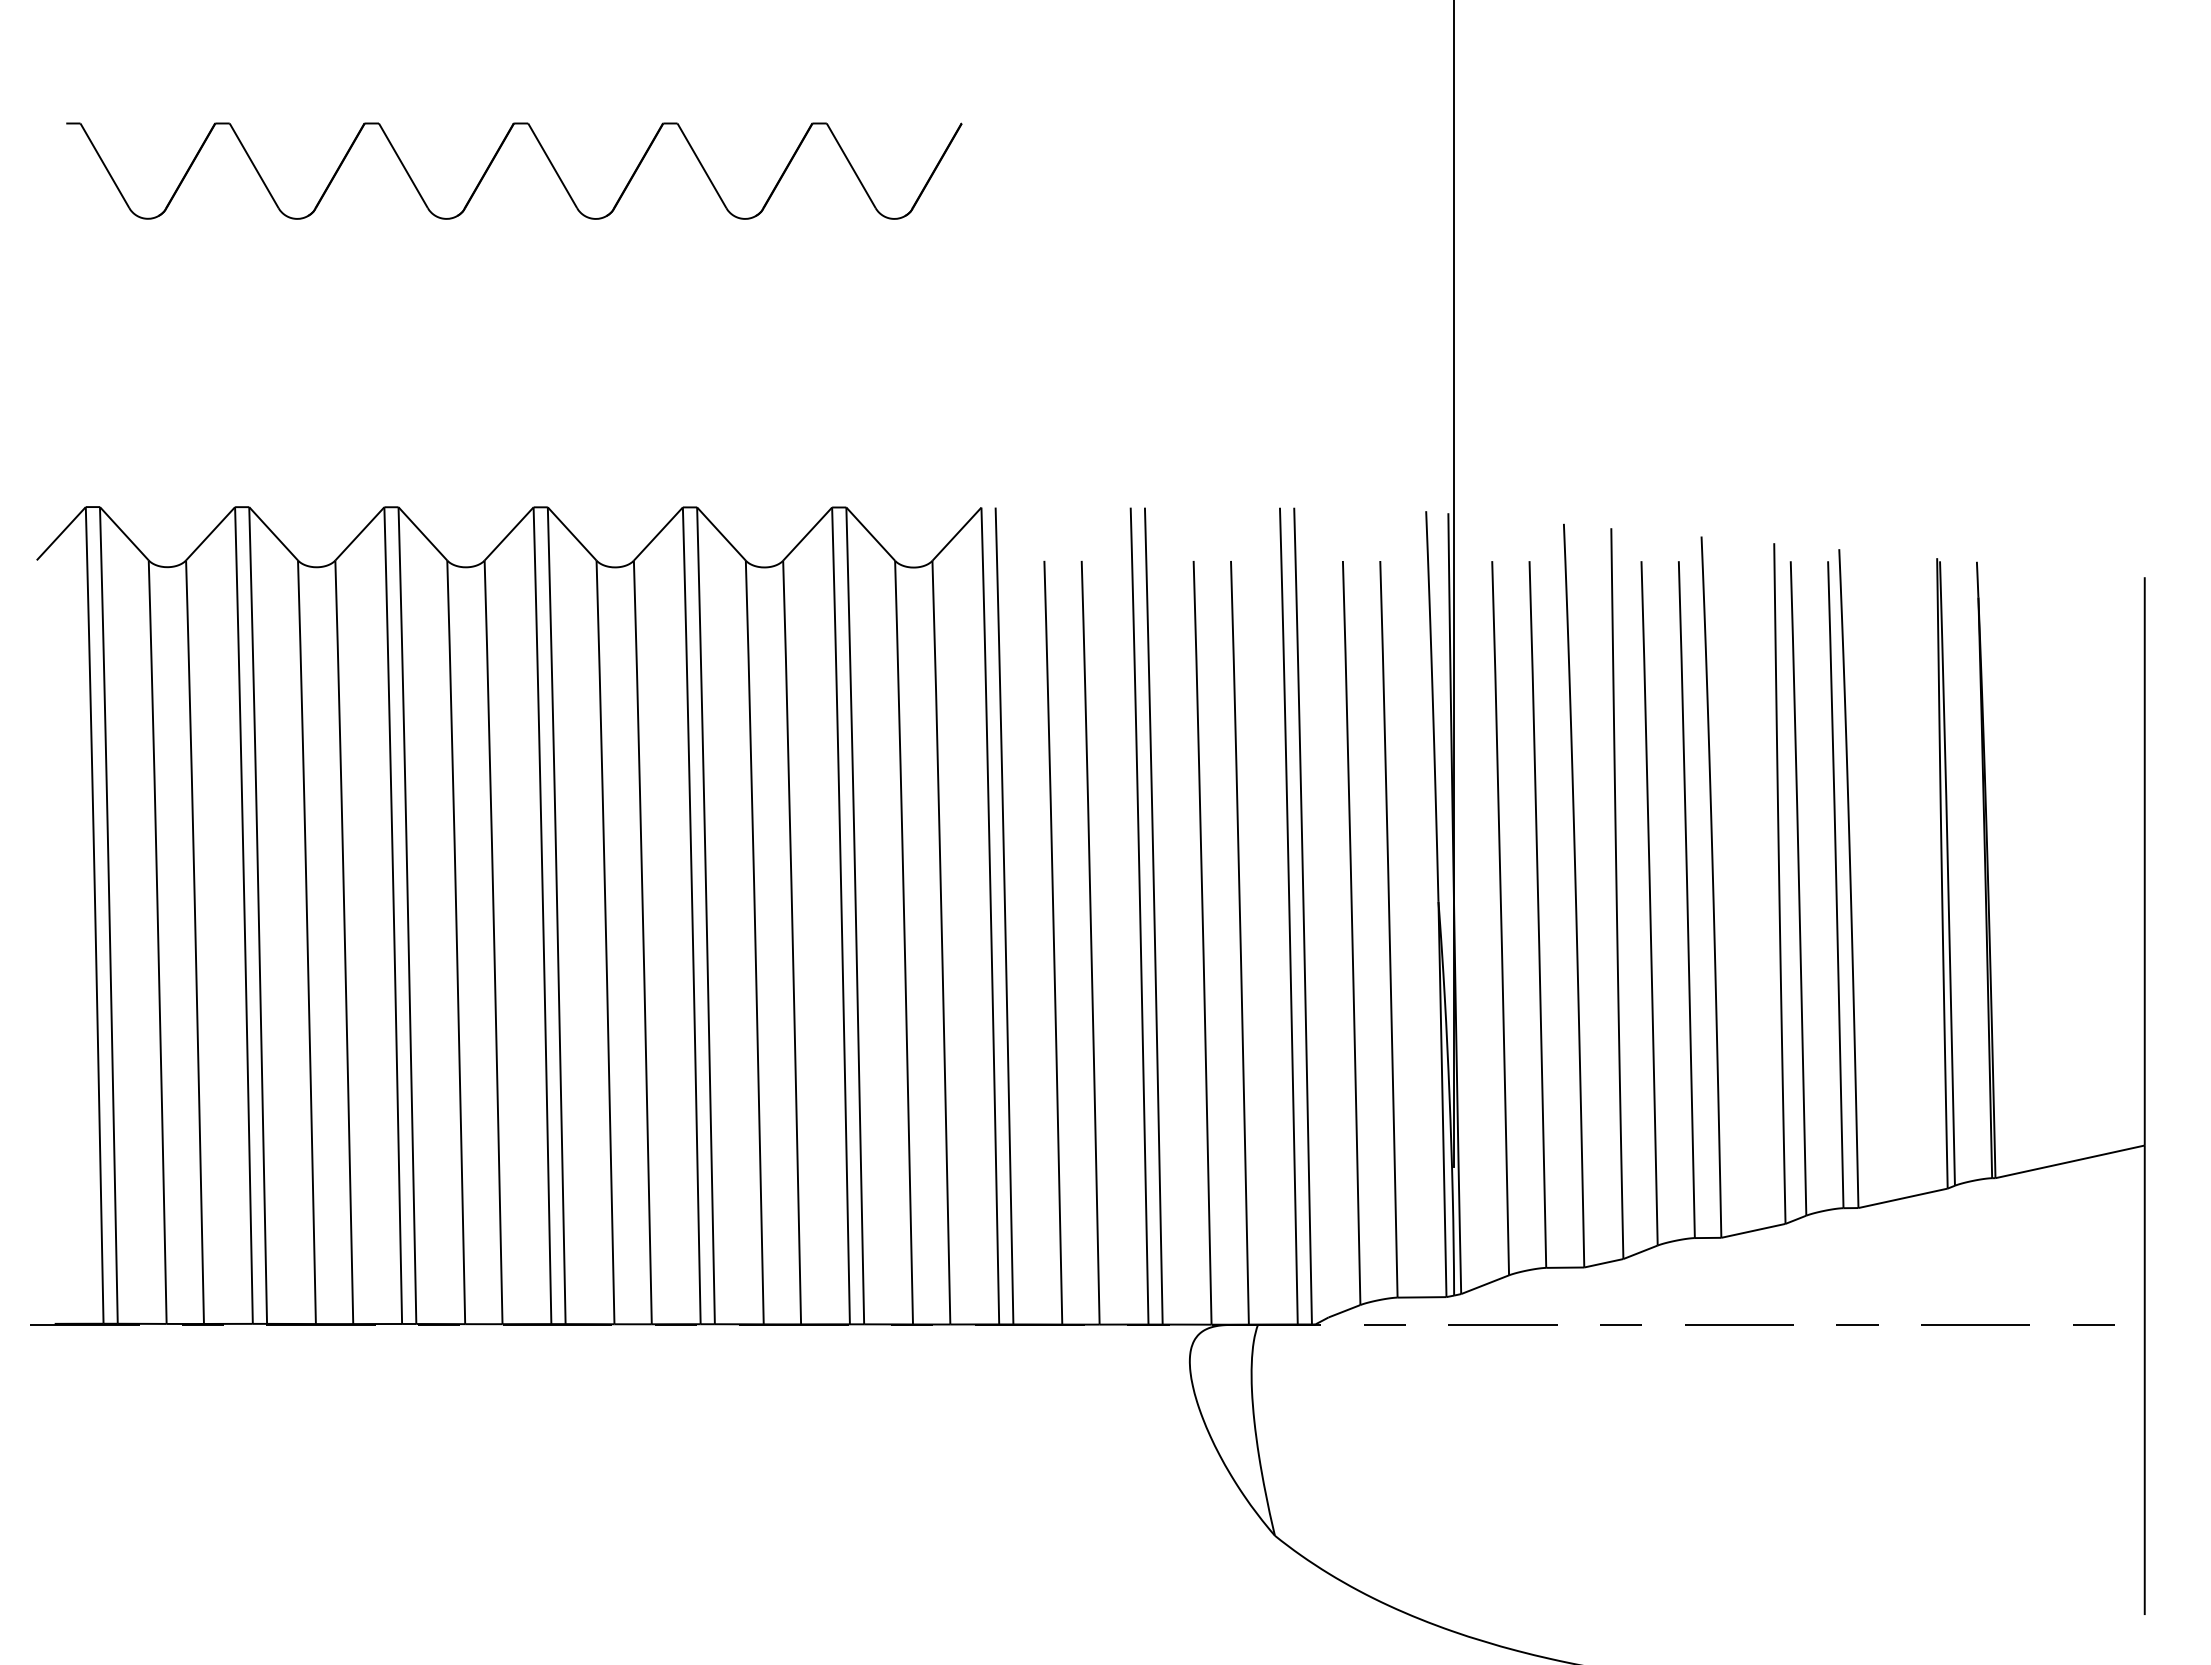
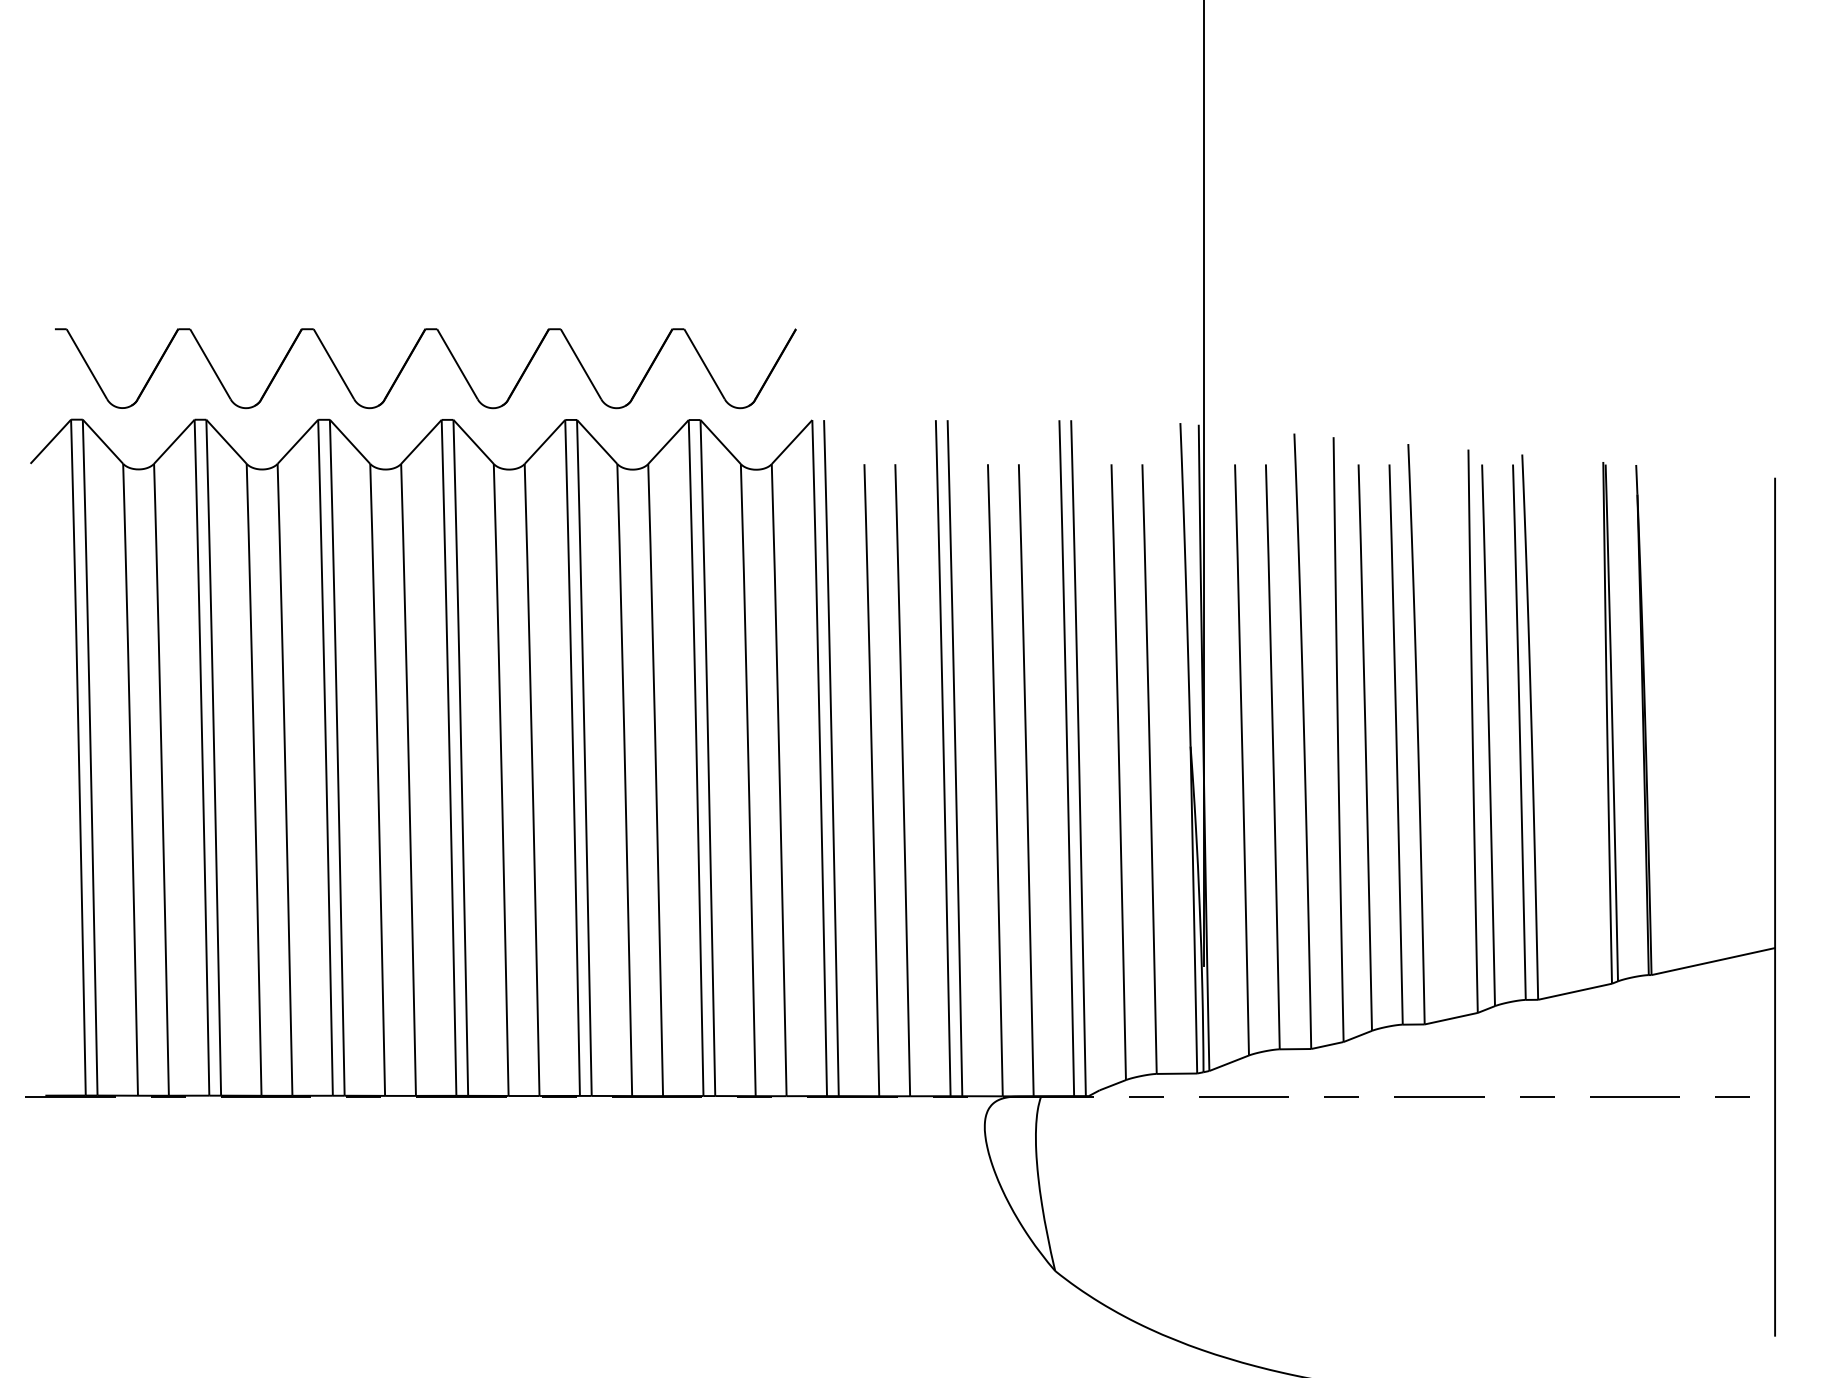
part: (494, 160) -> (409, 359), moved

